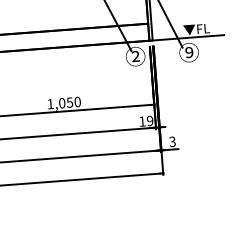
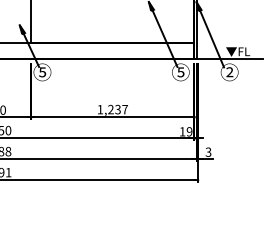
text: (188, 52) -> (229, 72), ⑨ -> ②
text: (135, 56) -> (180, 72), ② -> ⑤
text: (69, 102) -> (117, 109), 1,050 -> 1,237

